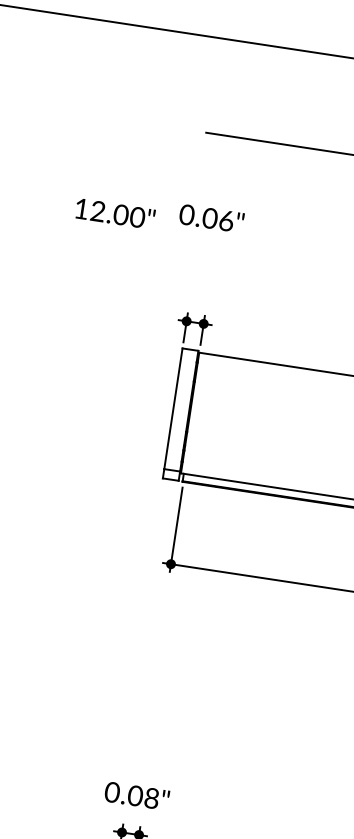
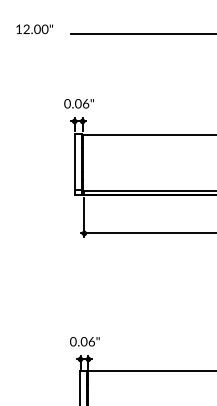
text: (114, 214) -> (34, 29), moved
text: (210, 217) -> (78, 103), moved
text: (151, 797) -> (91, 341), 0.08" -> 0.06"

